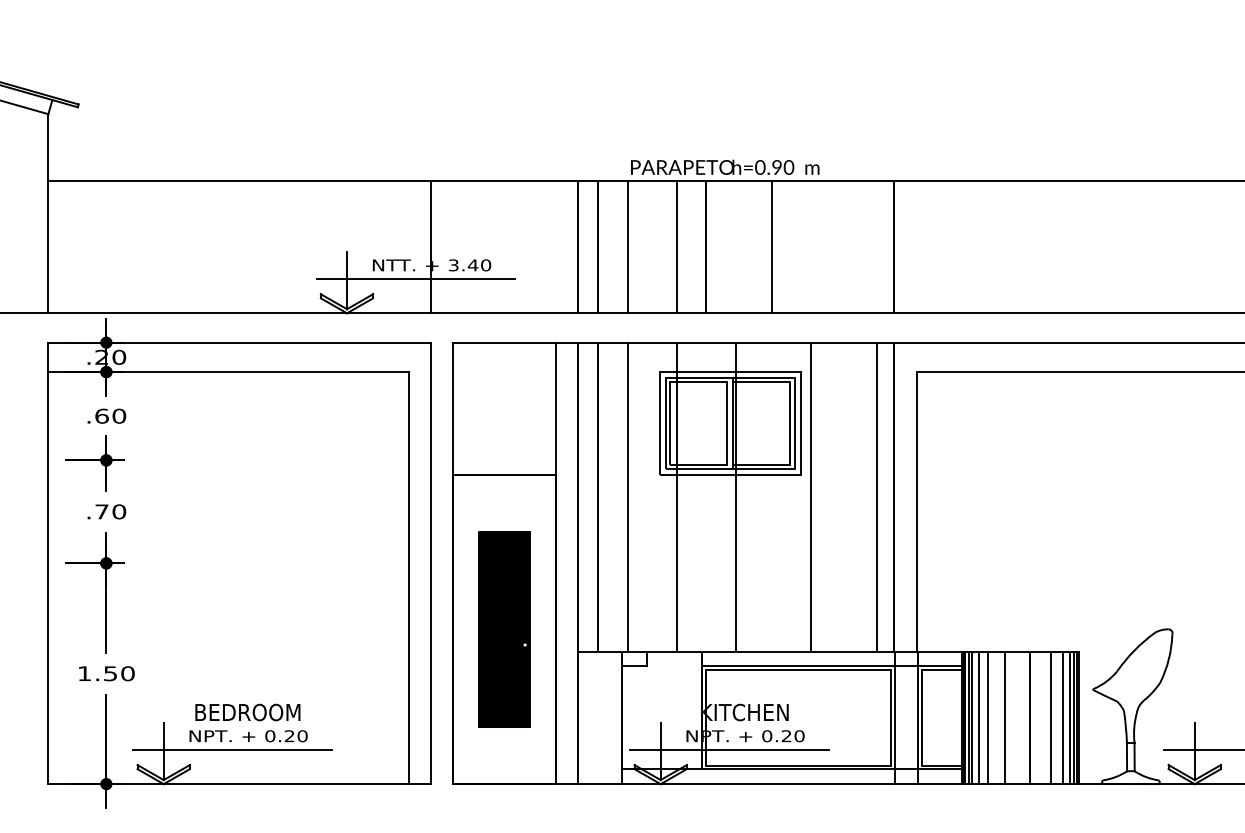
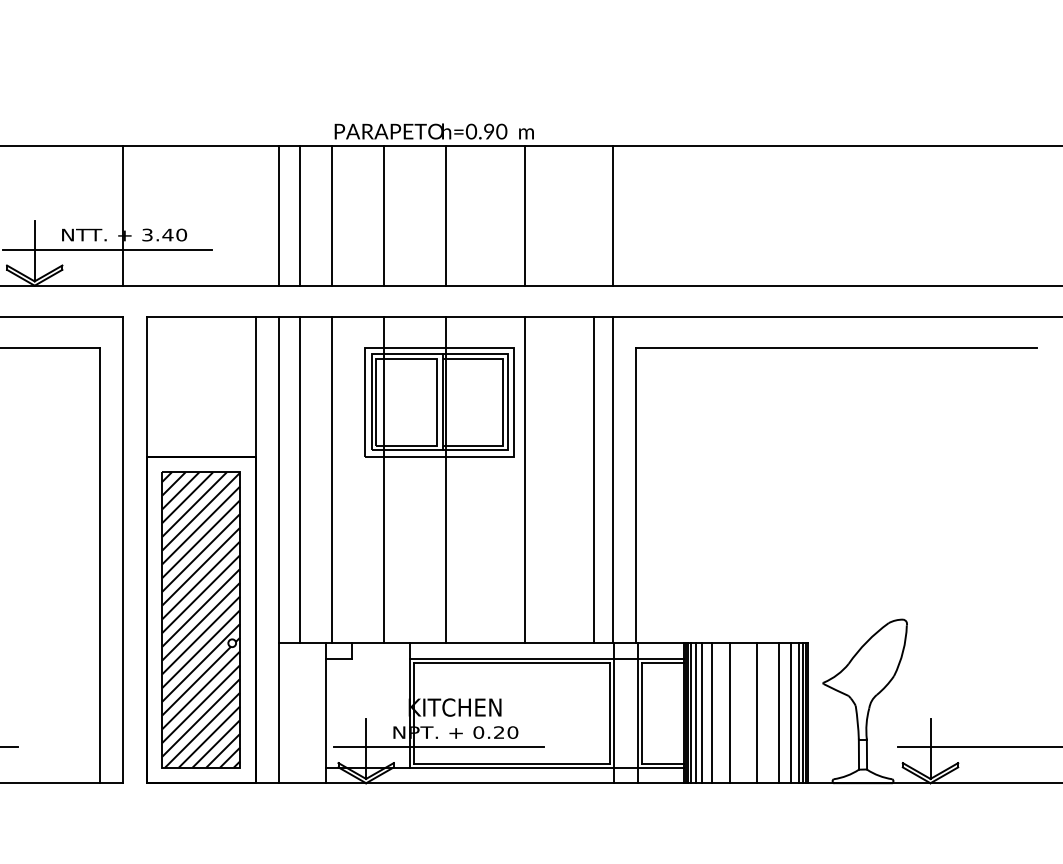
line: (705, 246) -> (445, 215), moved
line: (771, 246) -> (524, 215), moved
part: (504, 629) -> (201, 619), size x1.43

